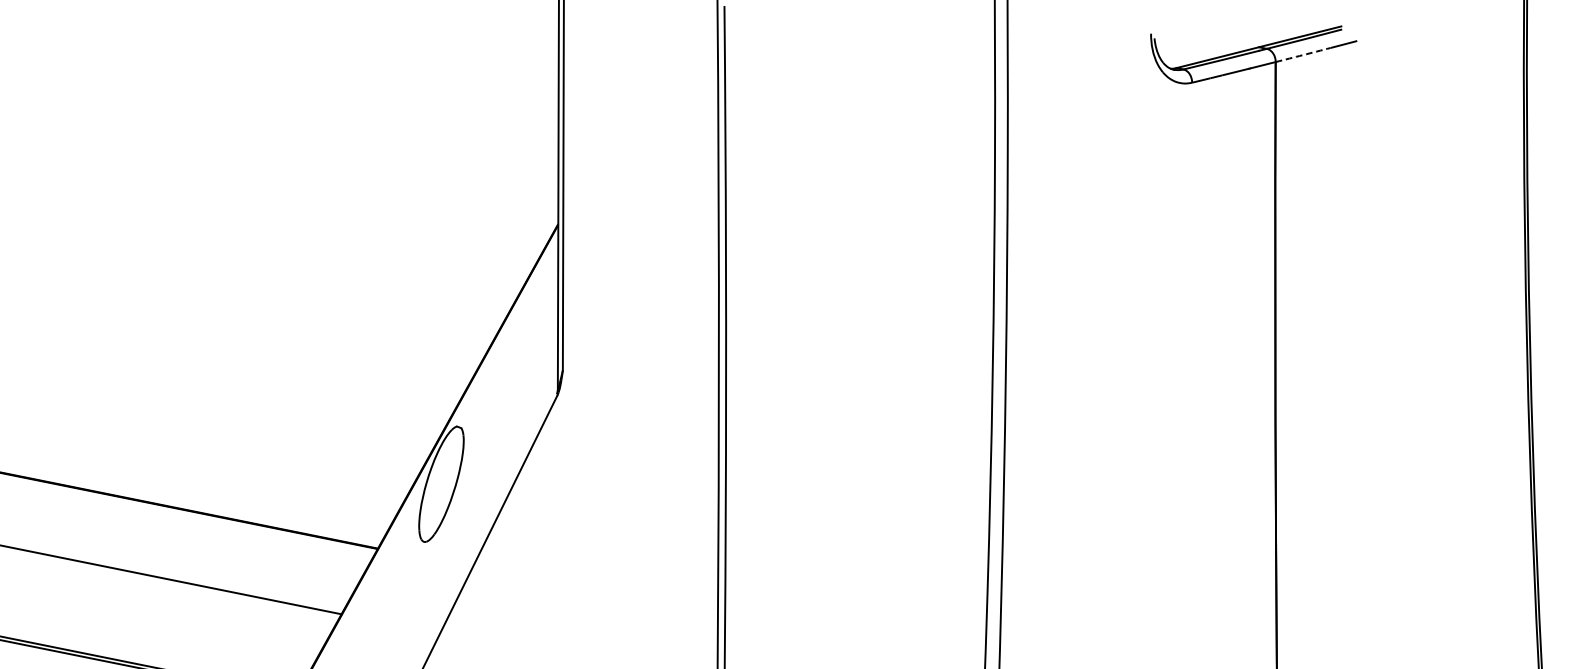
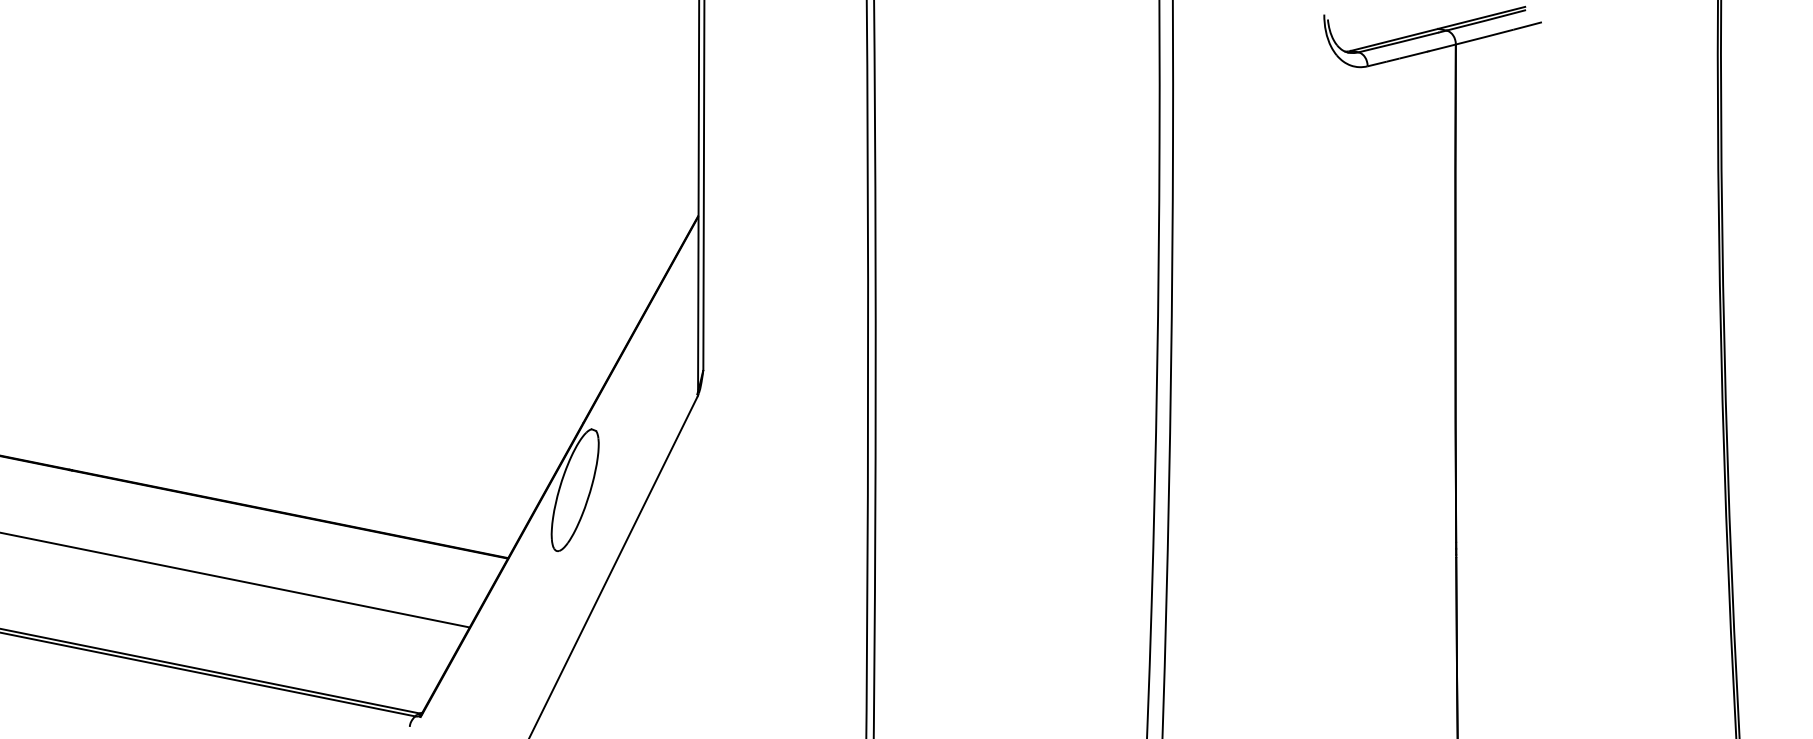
arc: (1302, 55) -> (1484, 37), dashed -> solid

